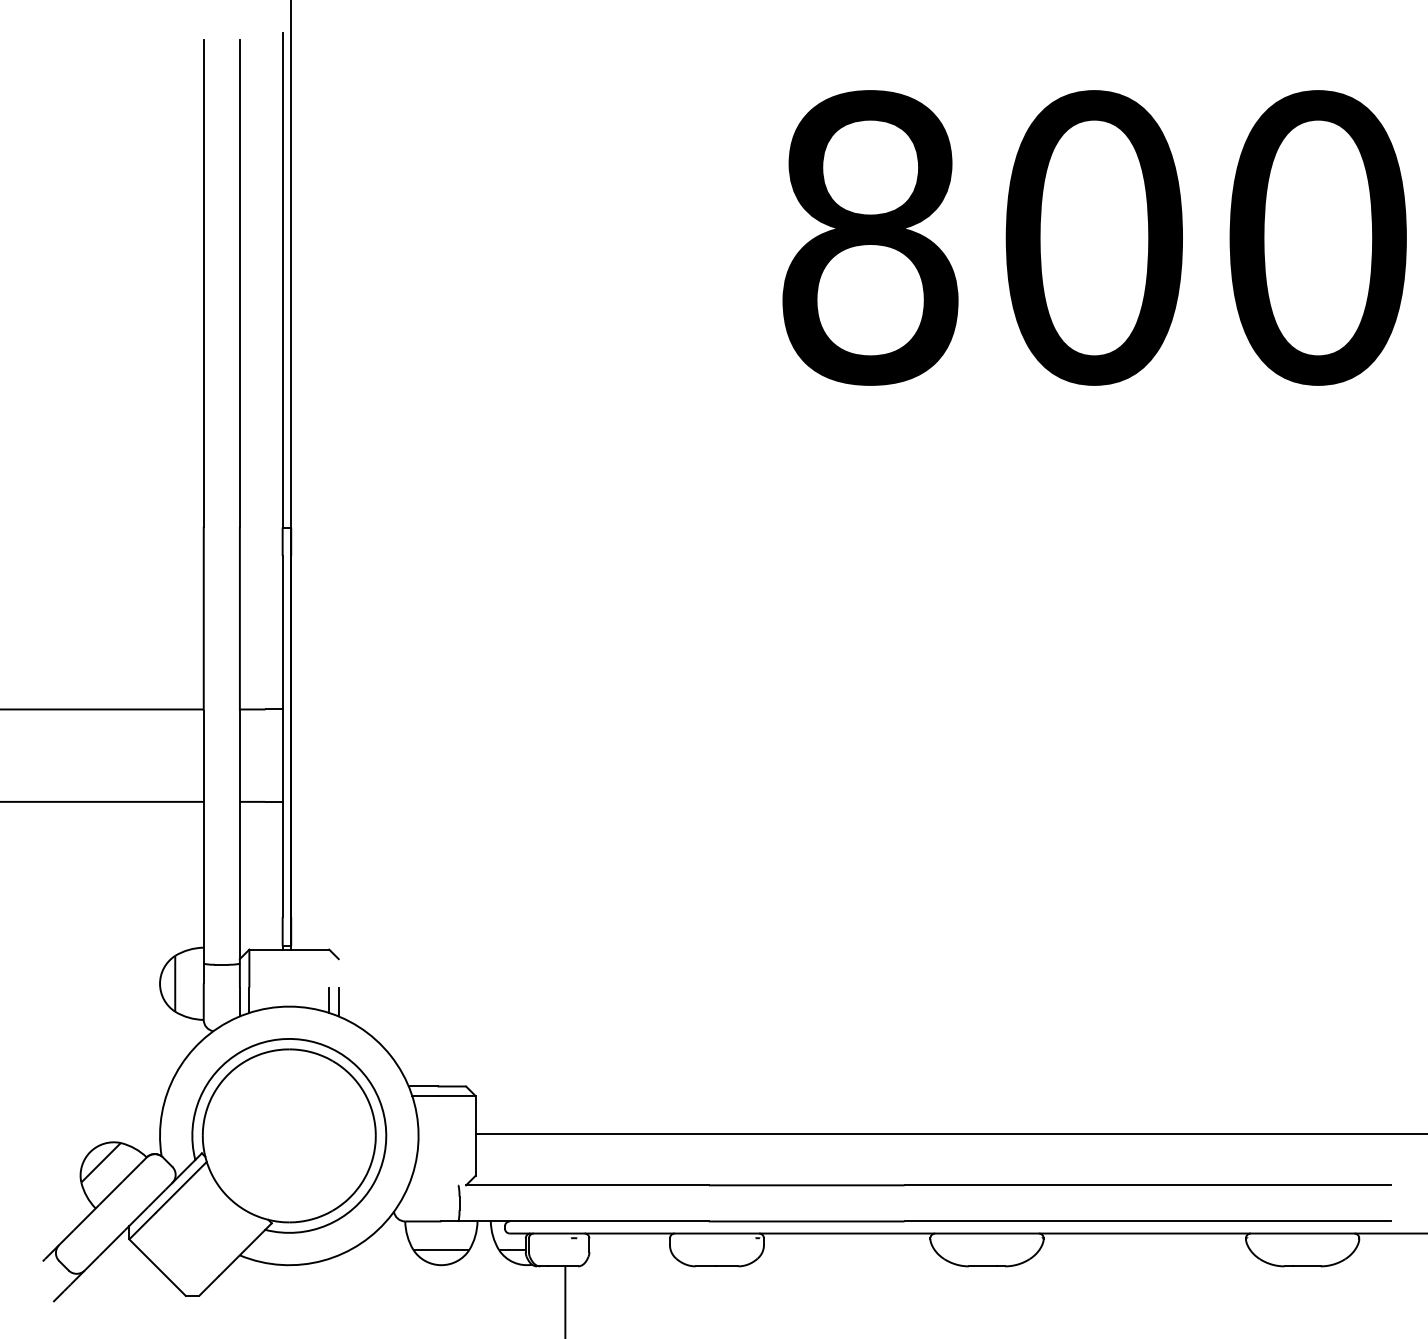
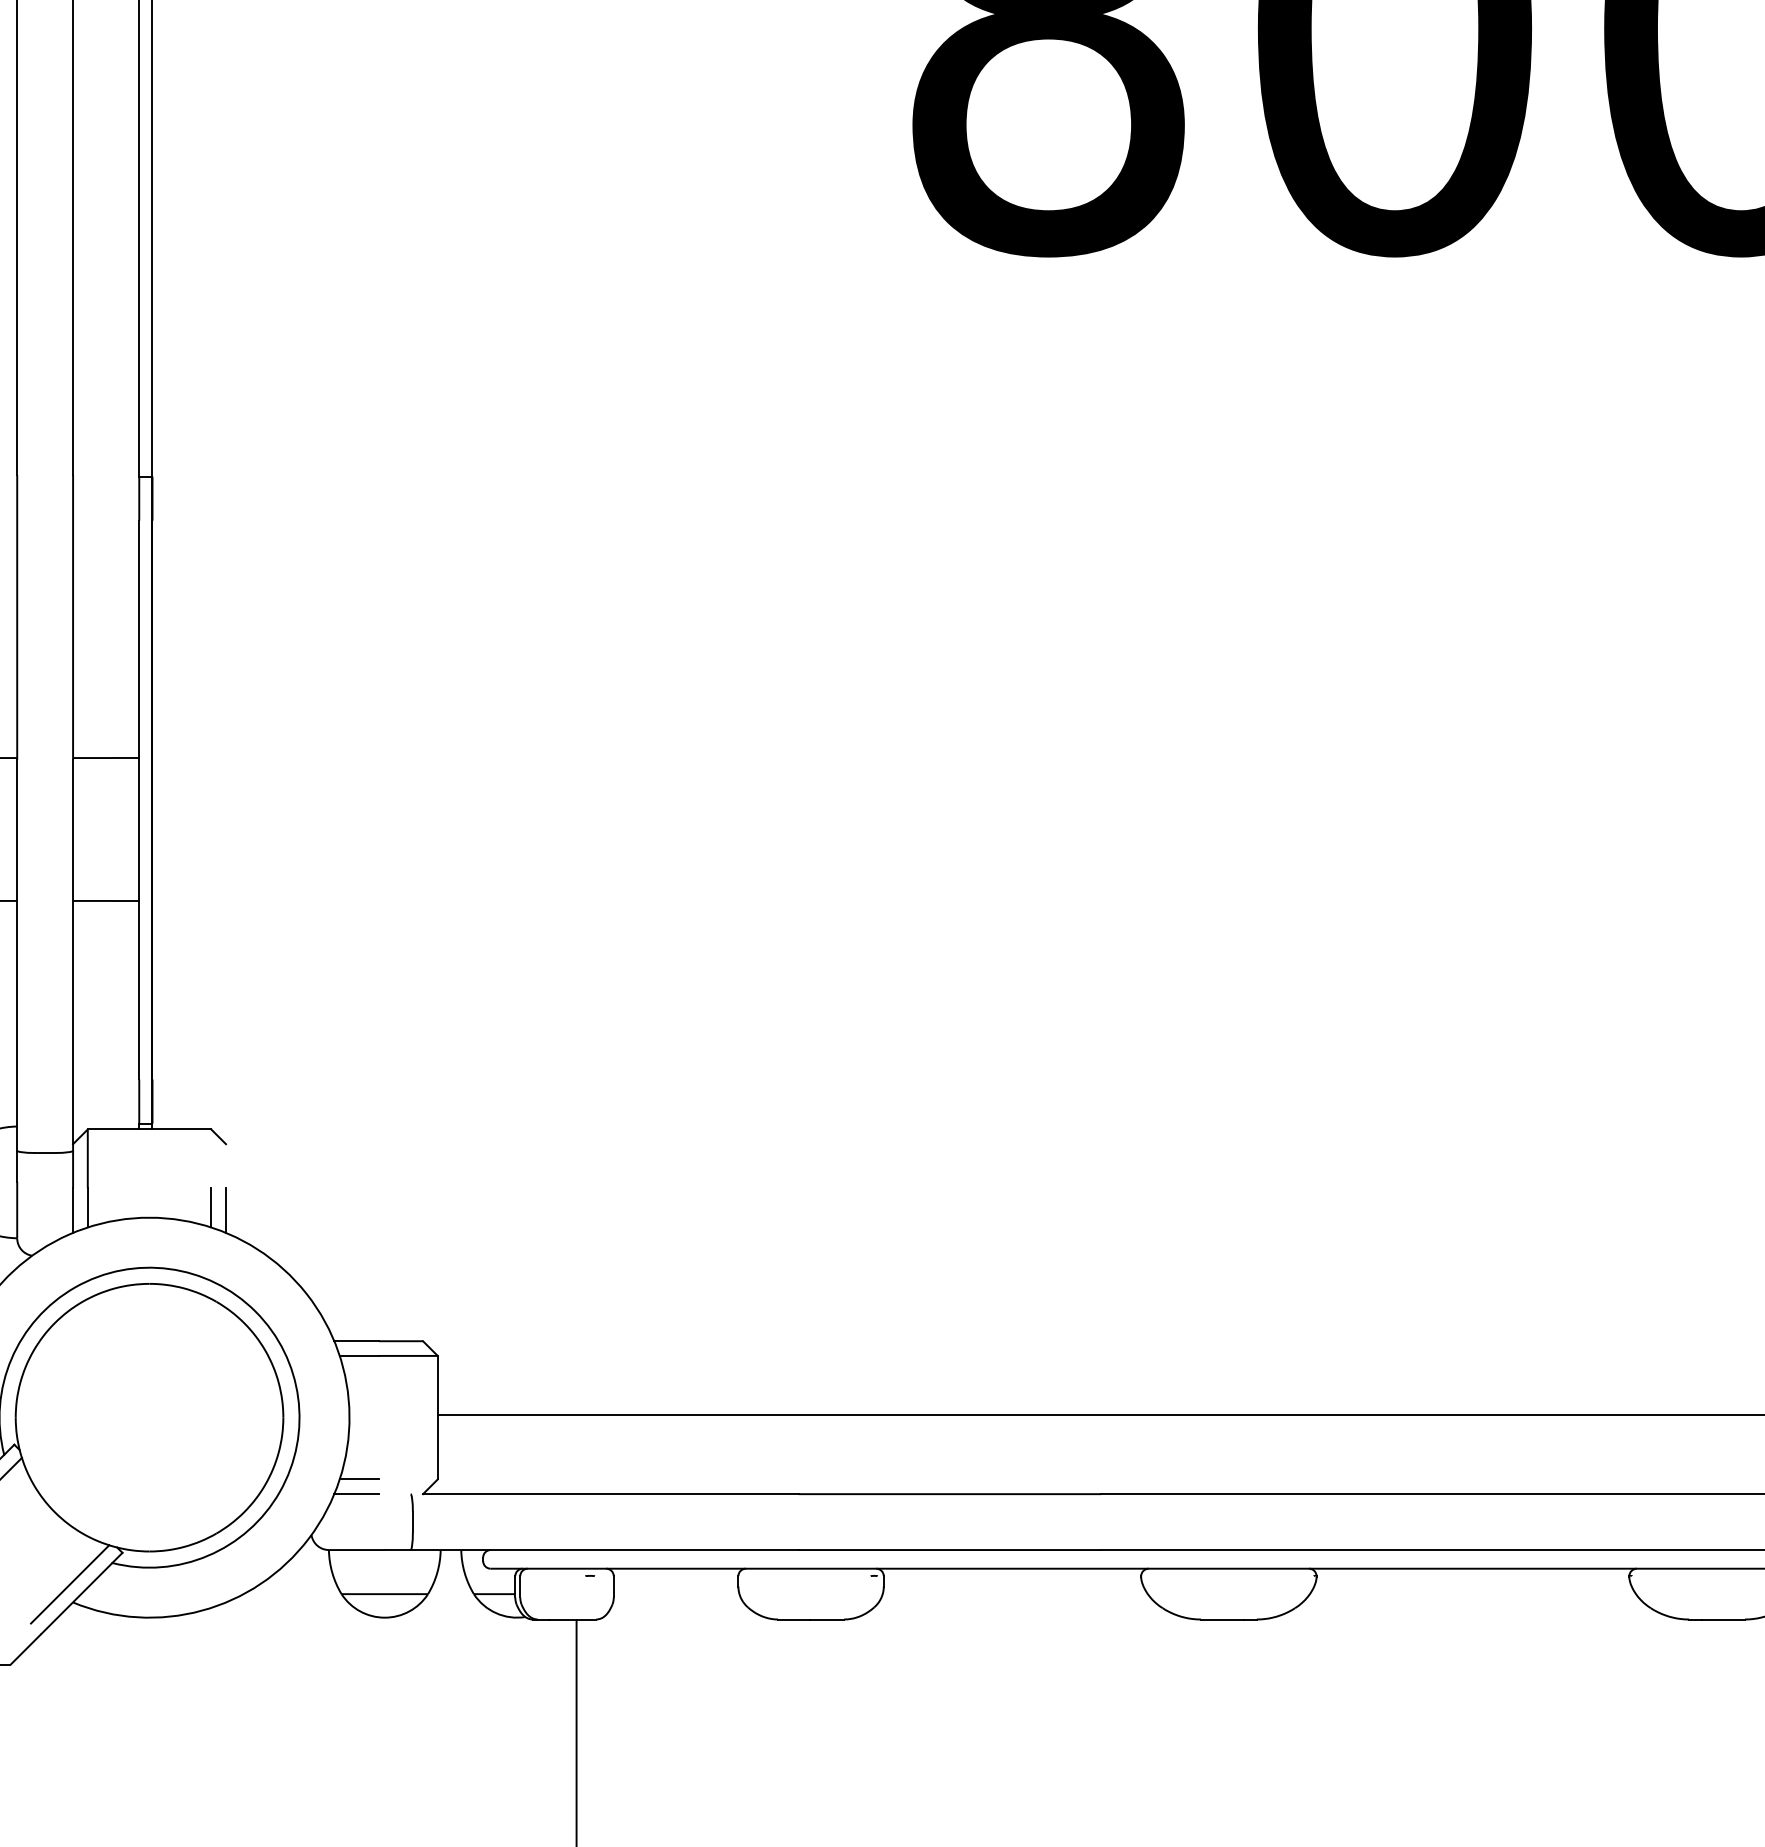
line: (424, 1175) -> (358, 1478), added
line: (422, 1185) -> (355, 1494), added
line: (237, 1243) -> (69, 1584), added

